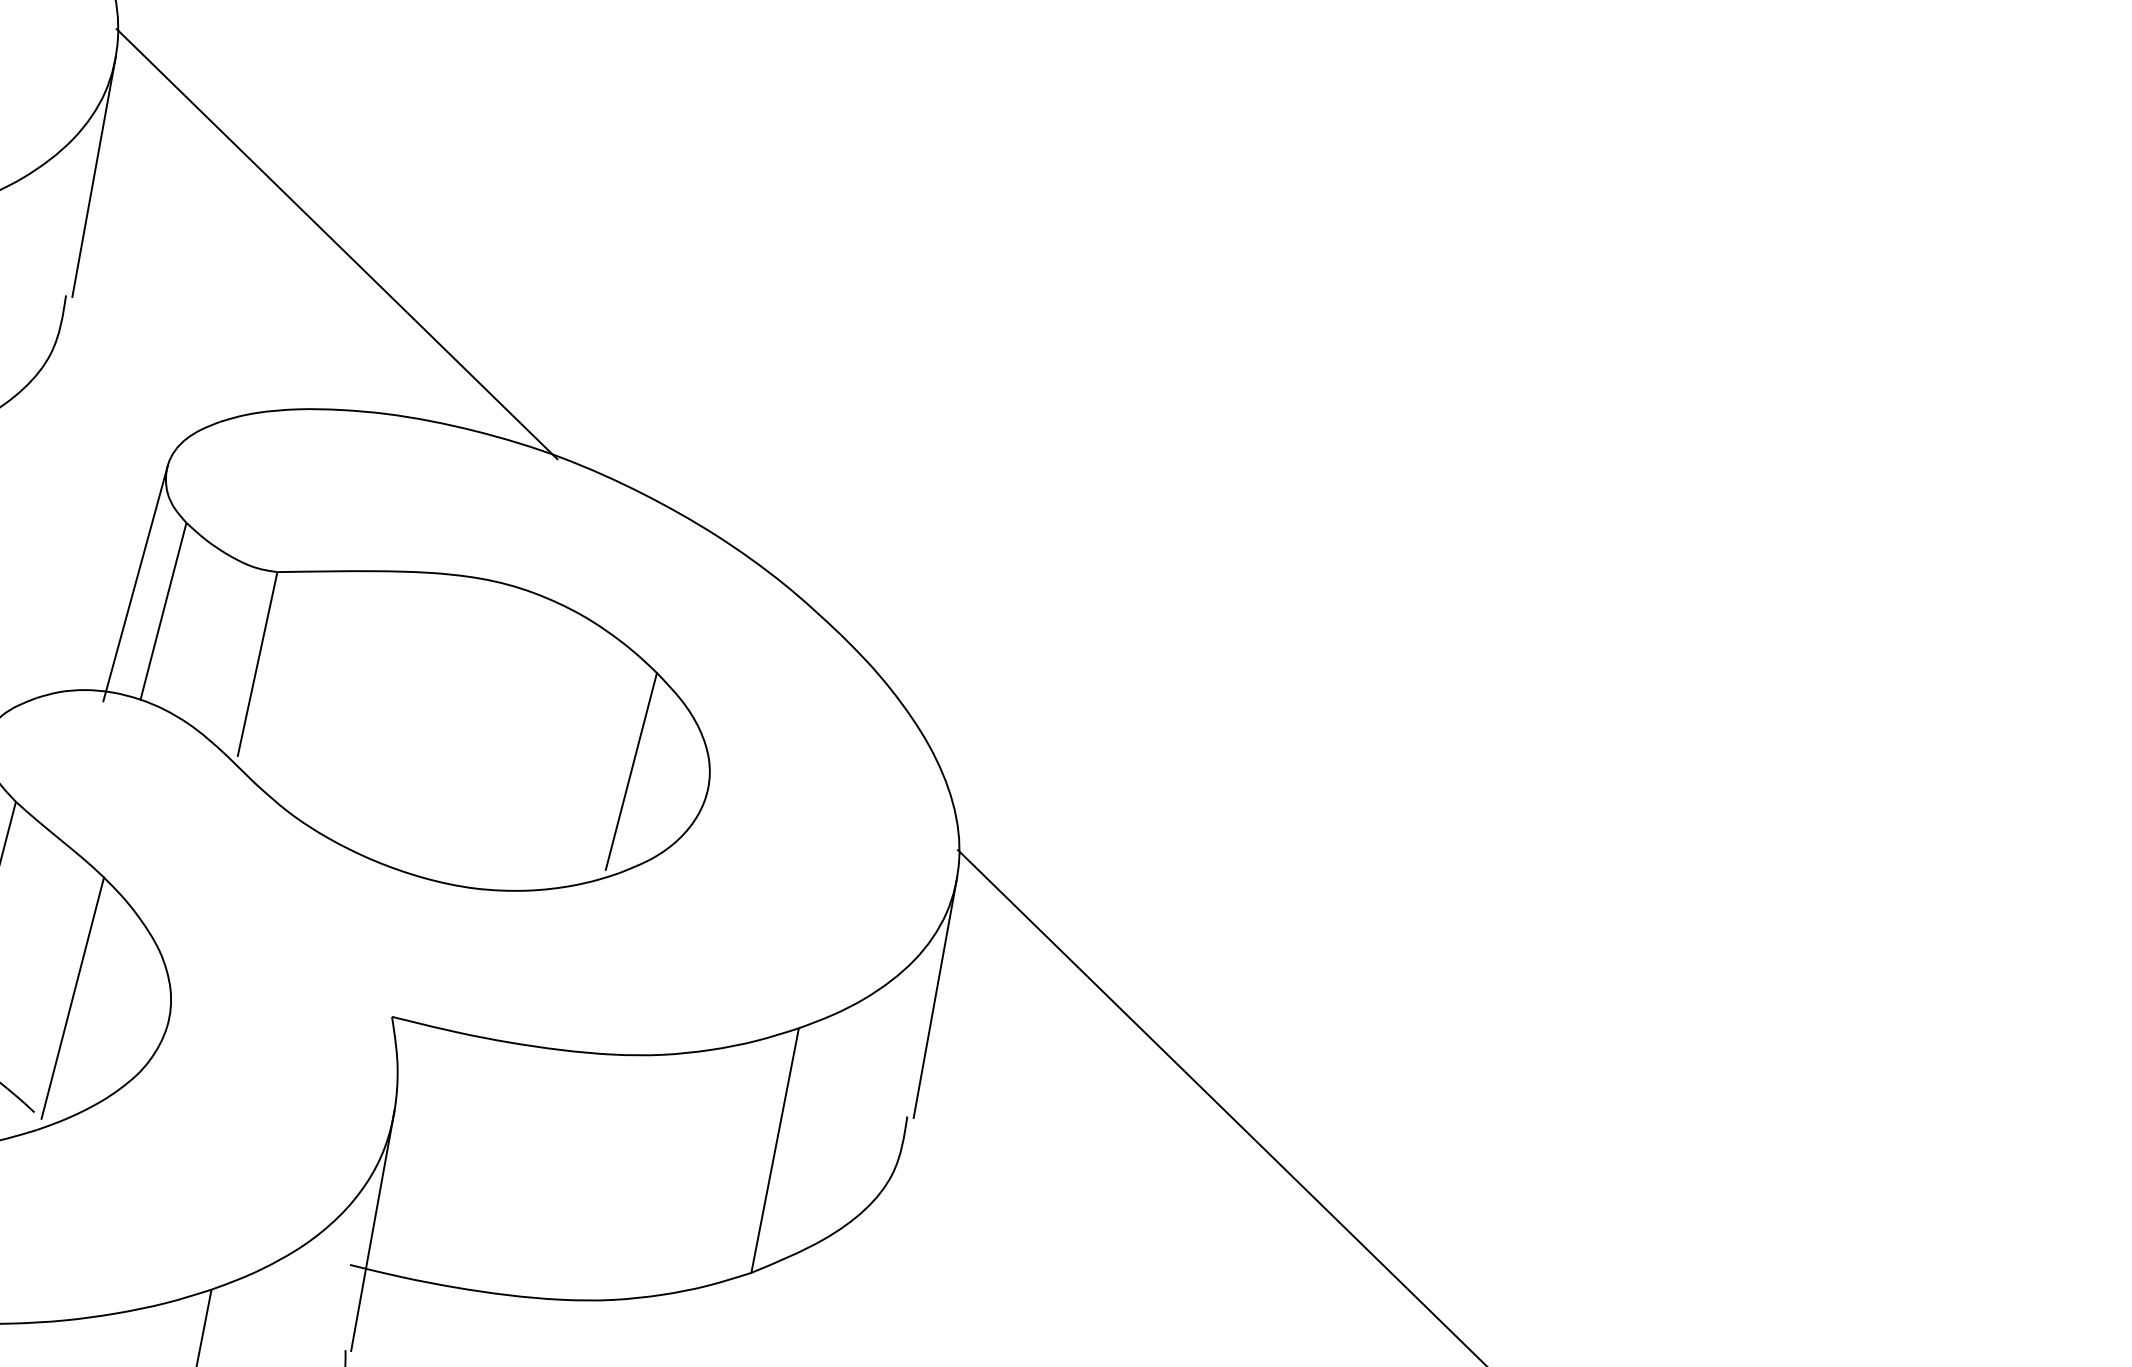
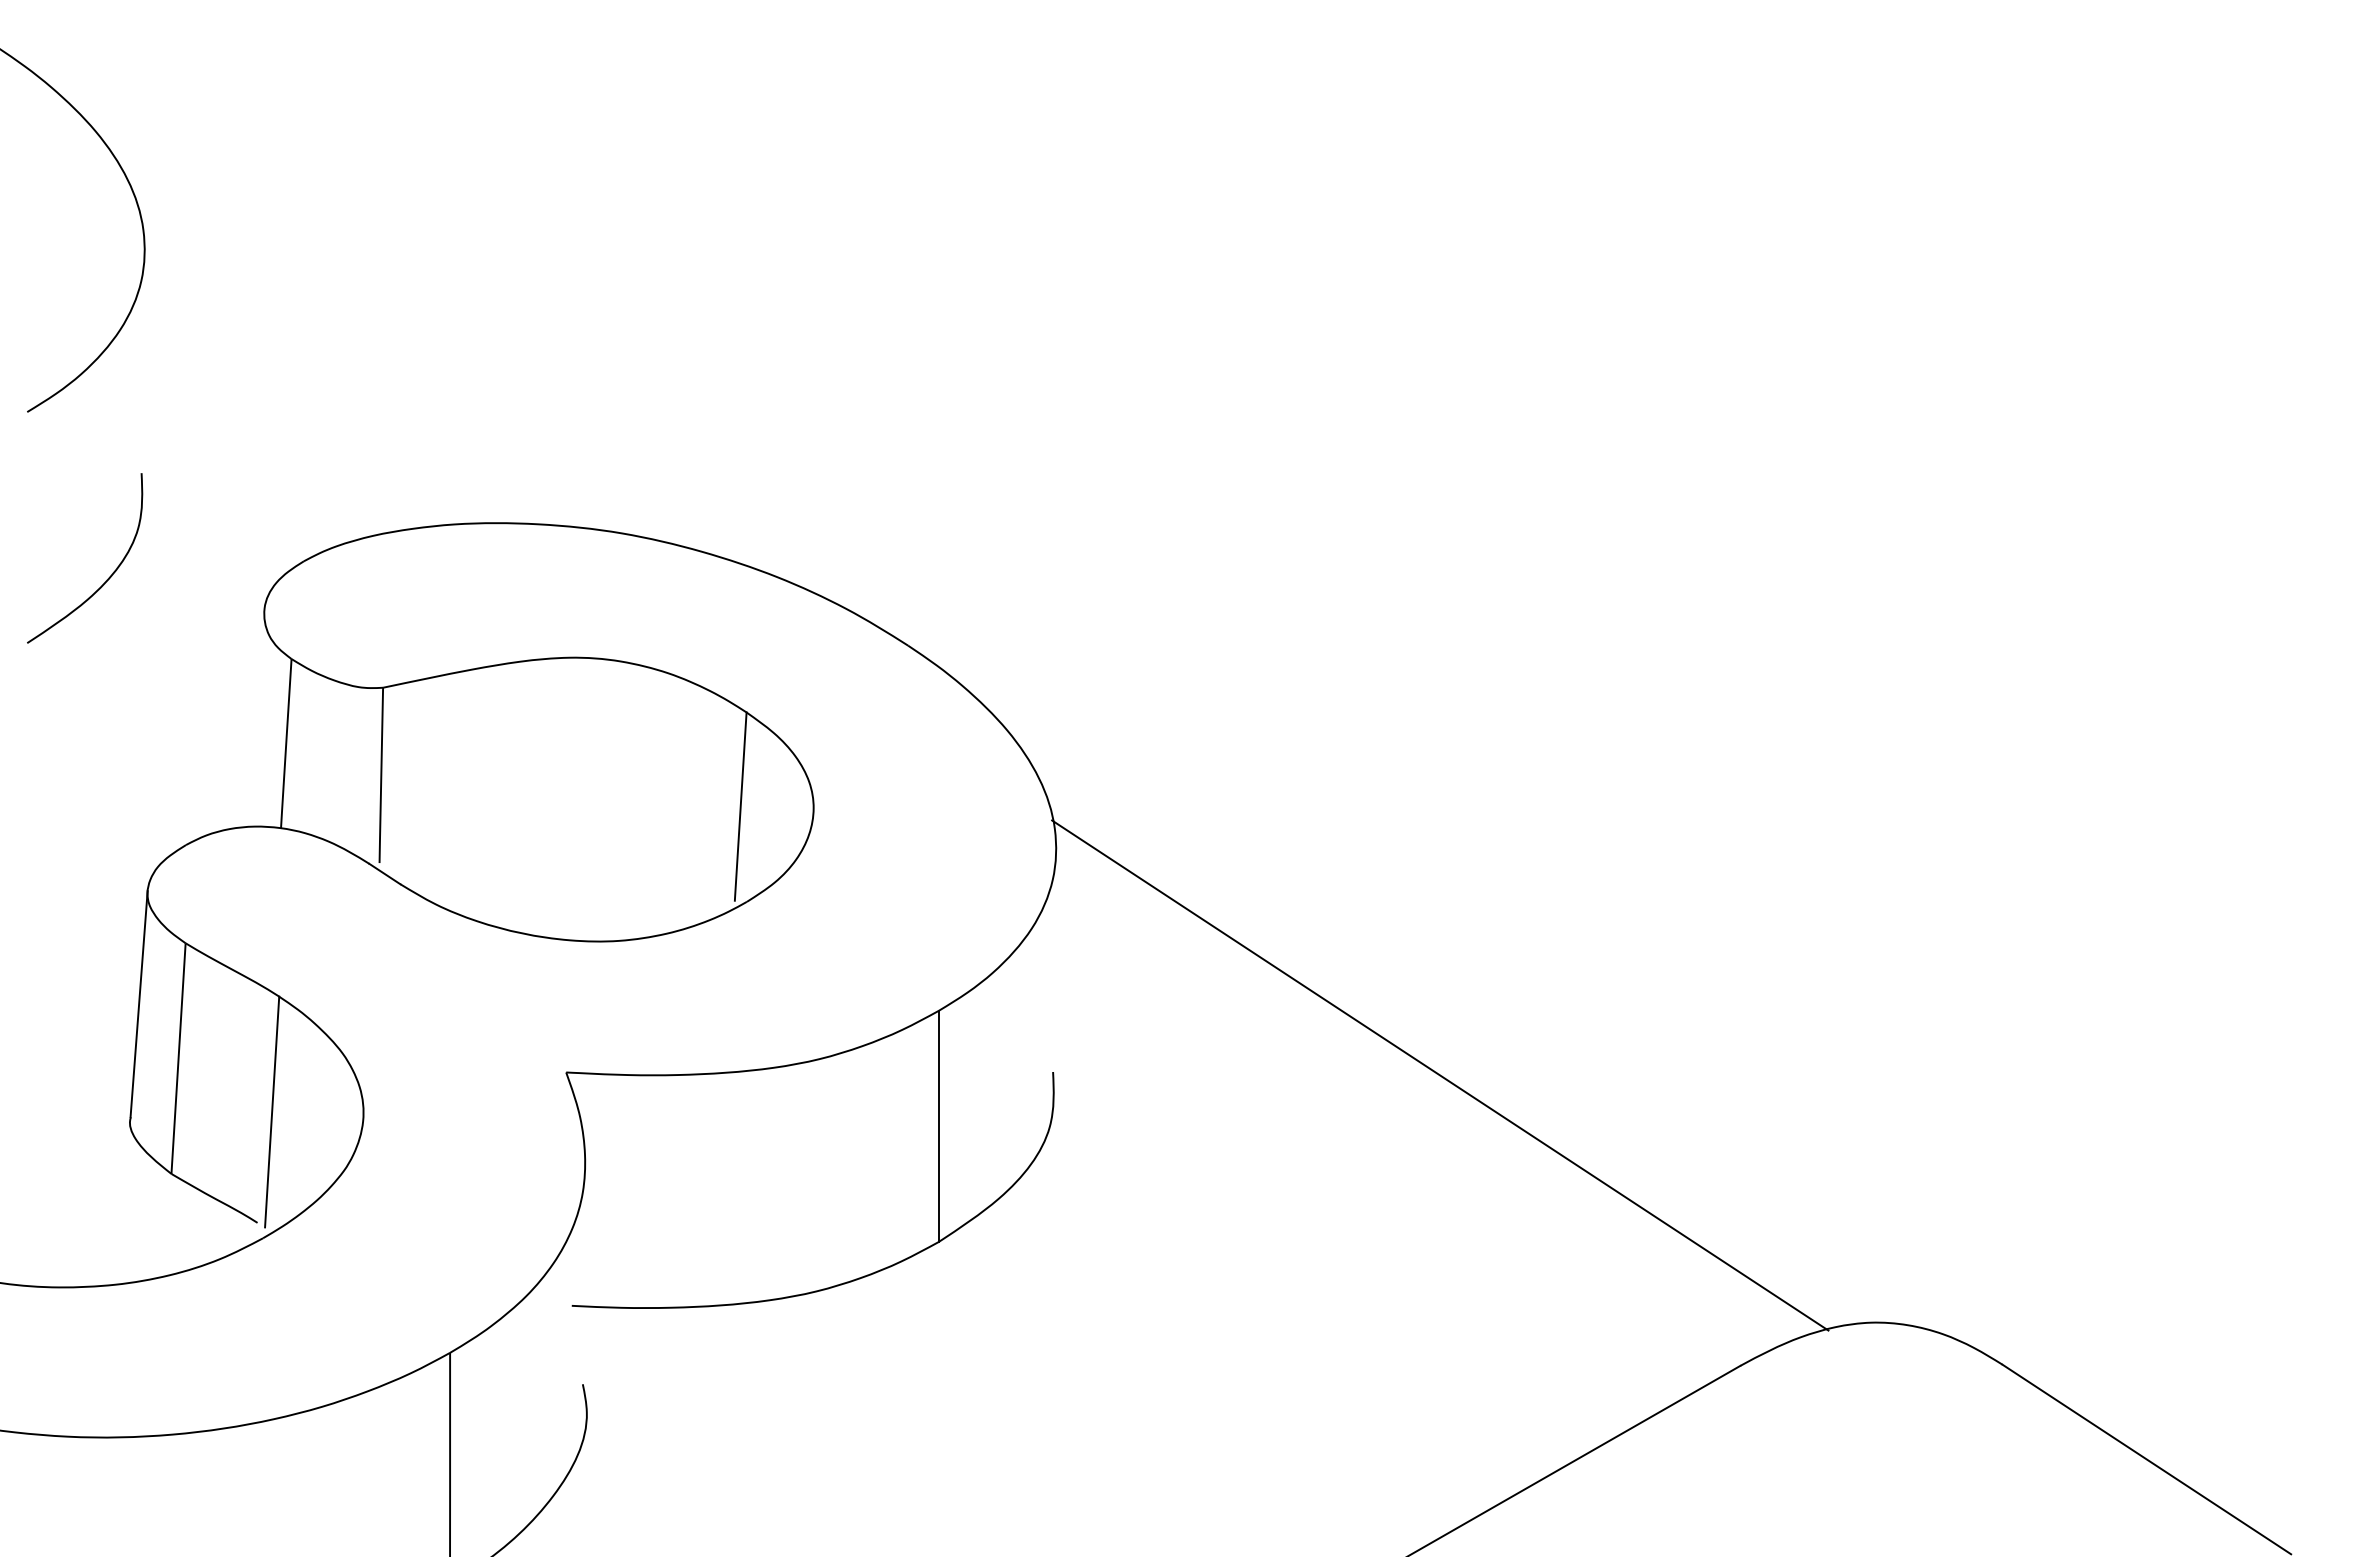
line: (93, 175) -> (145, 359), removed
line: (337, 244) -> (379, 378), removed
line: (135, 583) -> (255, 723), removed
line: (935, 997) -> (1057, 958), removed
line: (372, 1230) -> (586, 1270), removed

